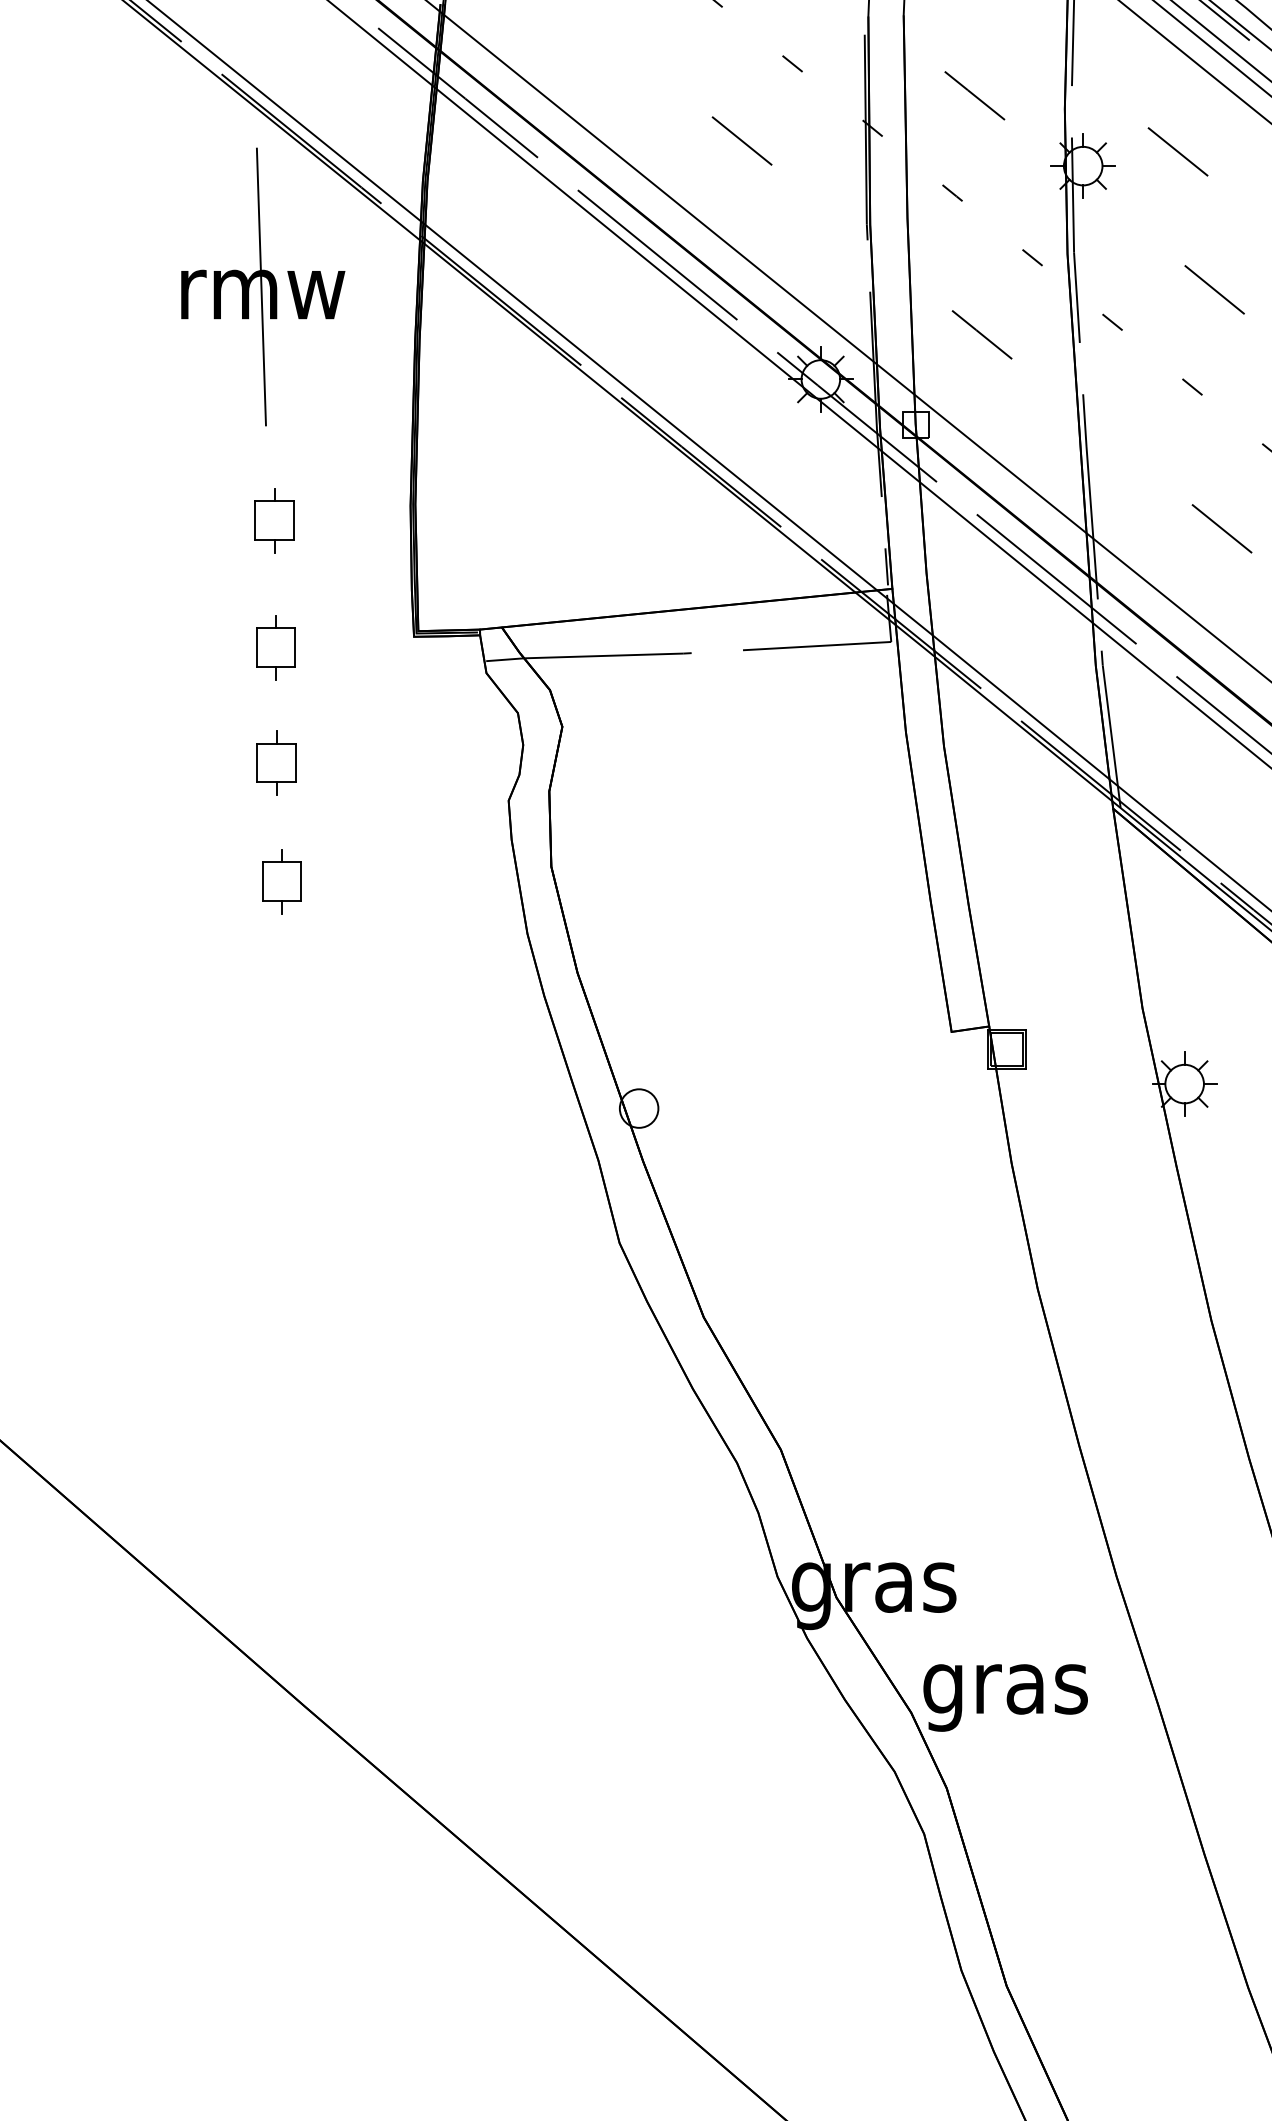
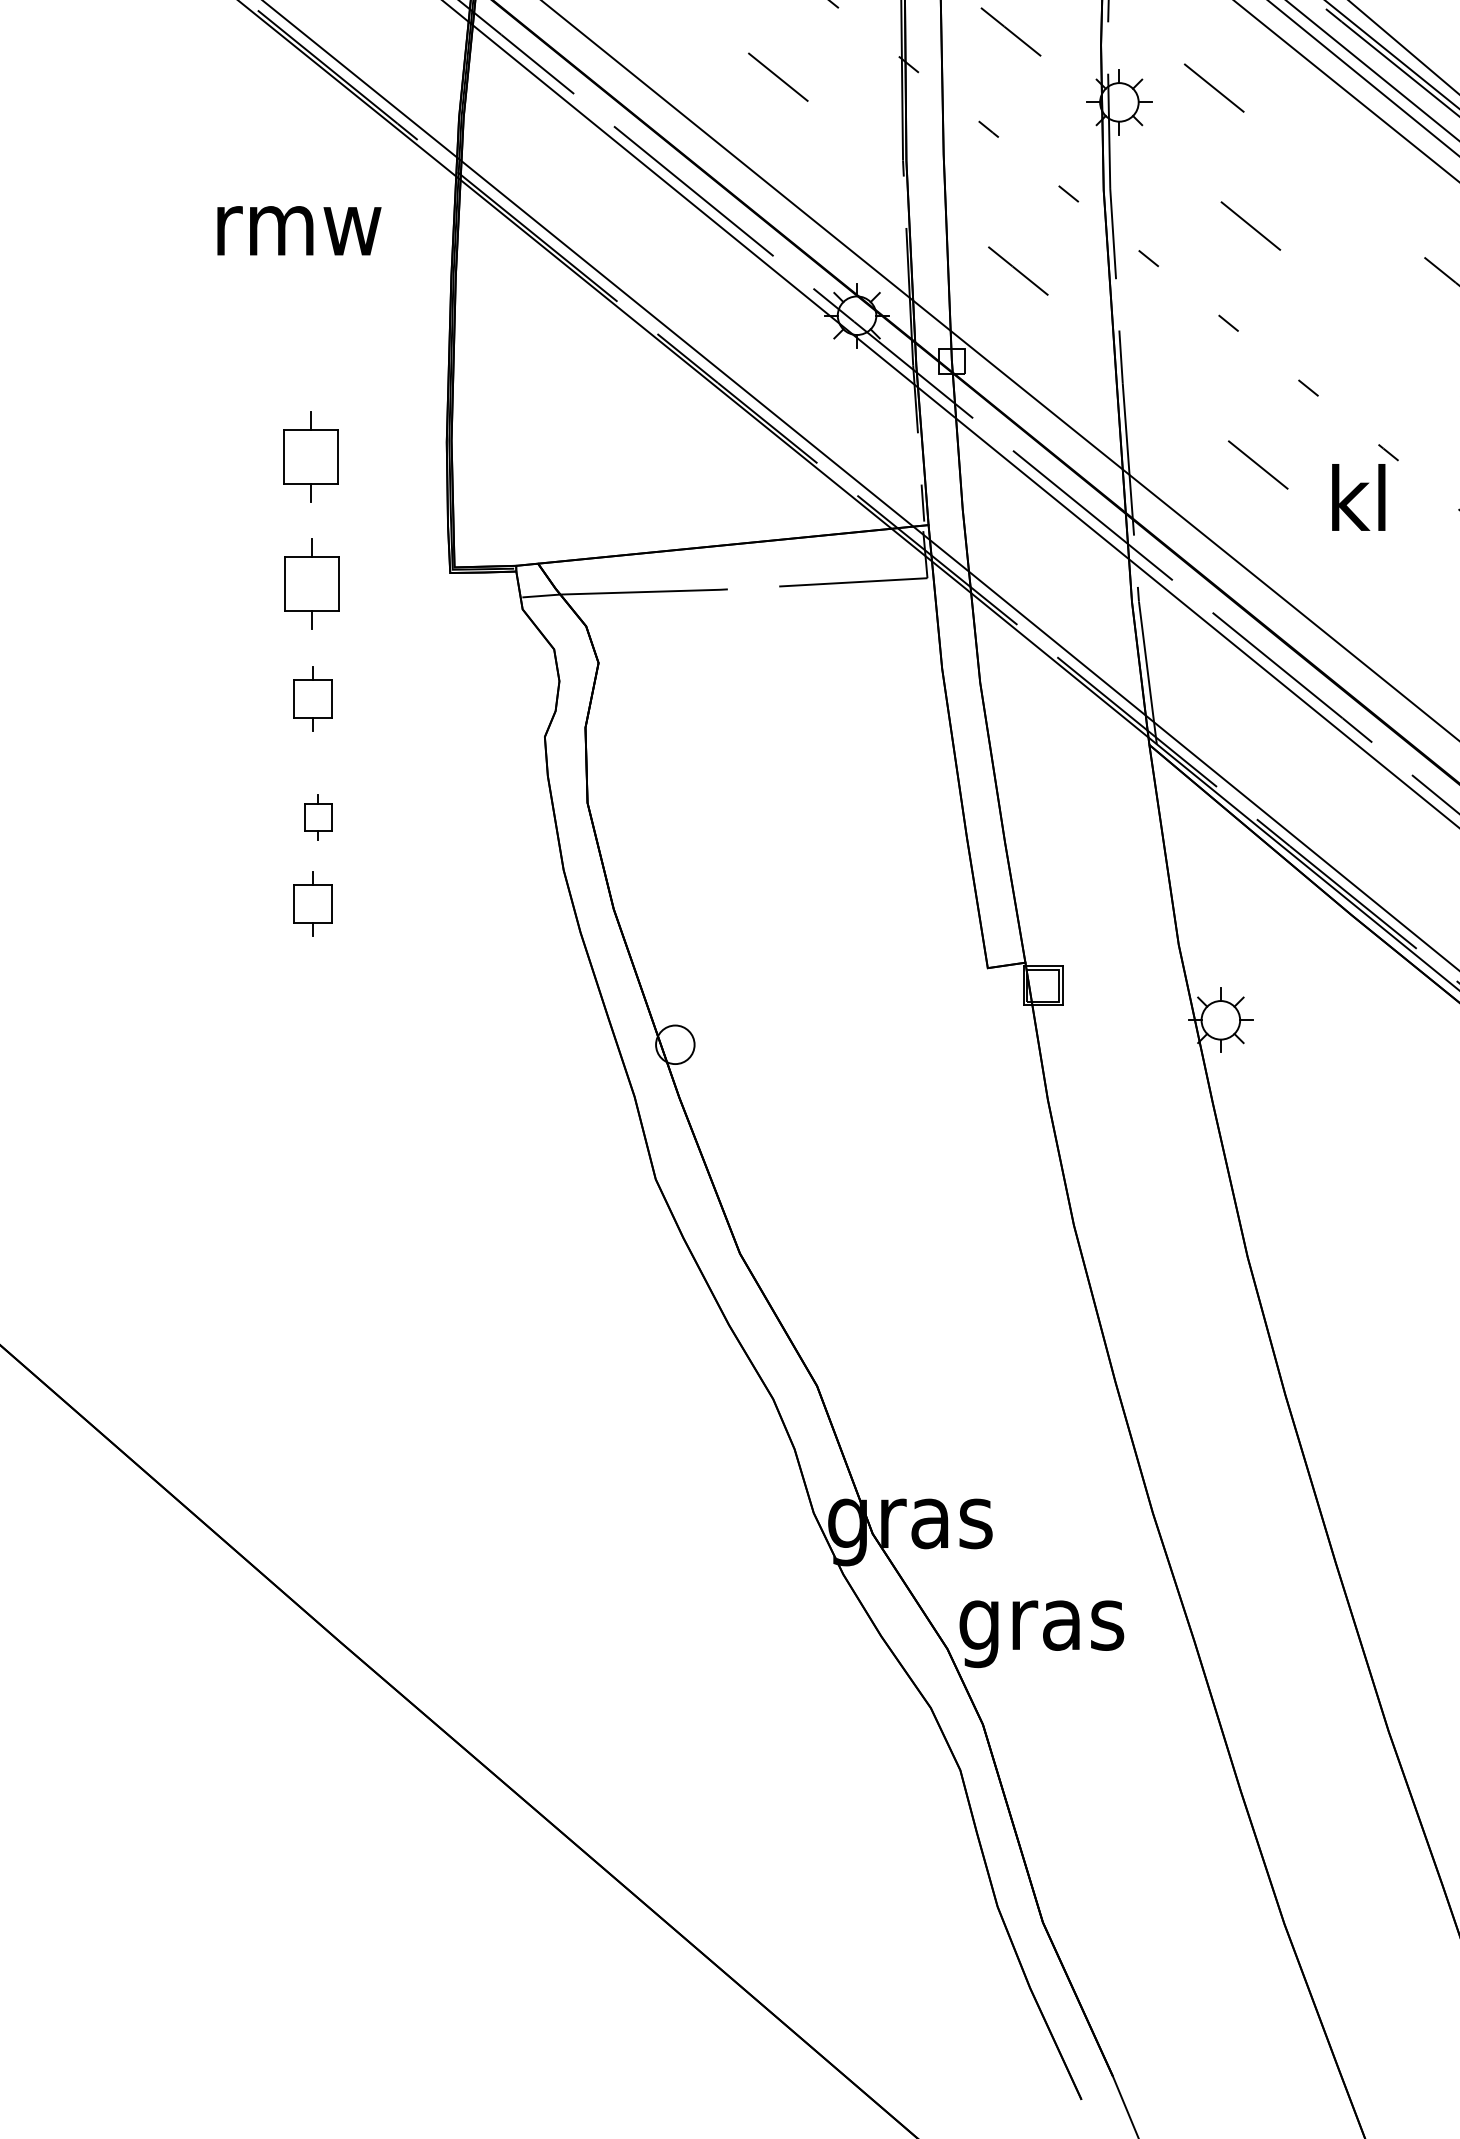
line: (261, 286) -> (297, 222), removed
part: (274, 520) -> (310, 456), size x1.4
part: (275, 647) -> (311, 583), size x1.4
part: (281, 881) -> (317, 817), size x0.7
part: (276, 967) -> (312, 903), added

